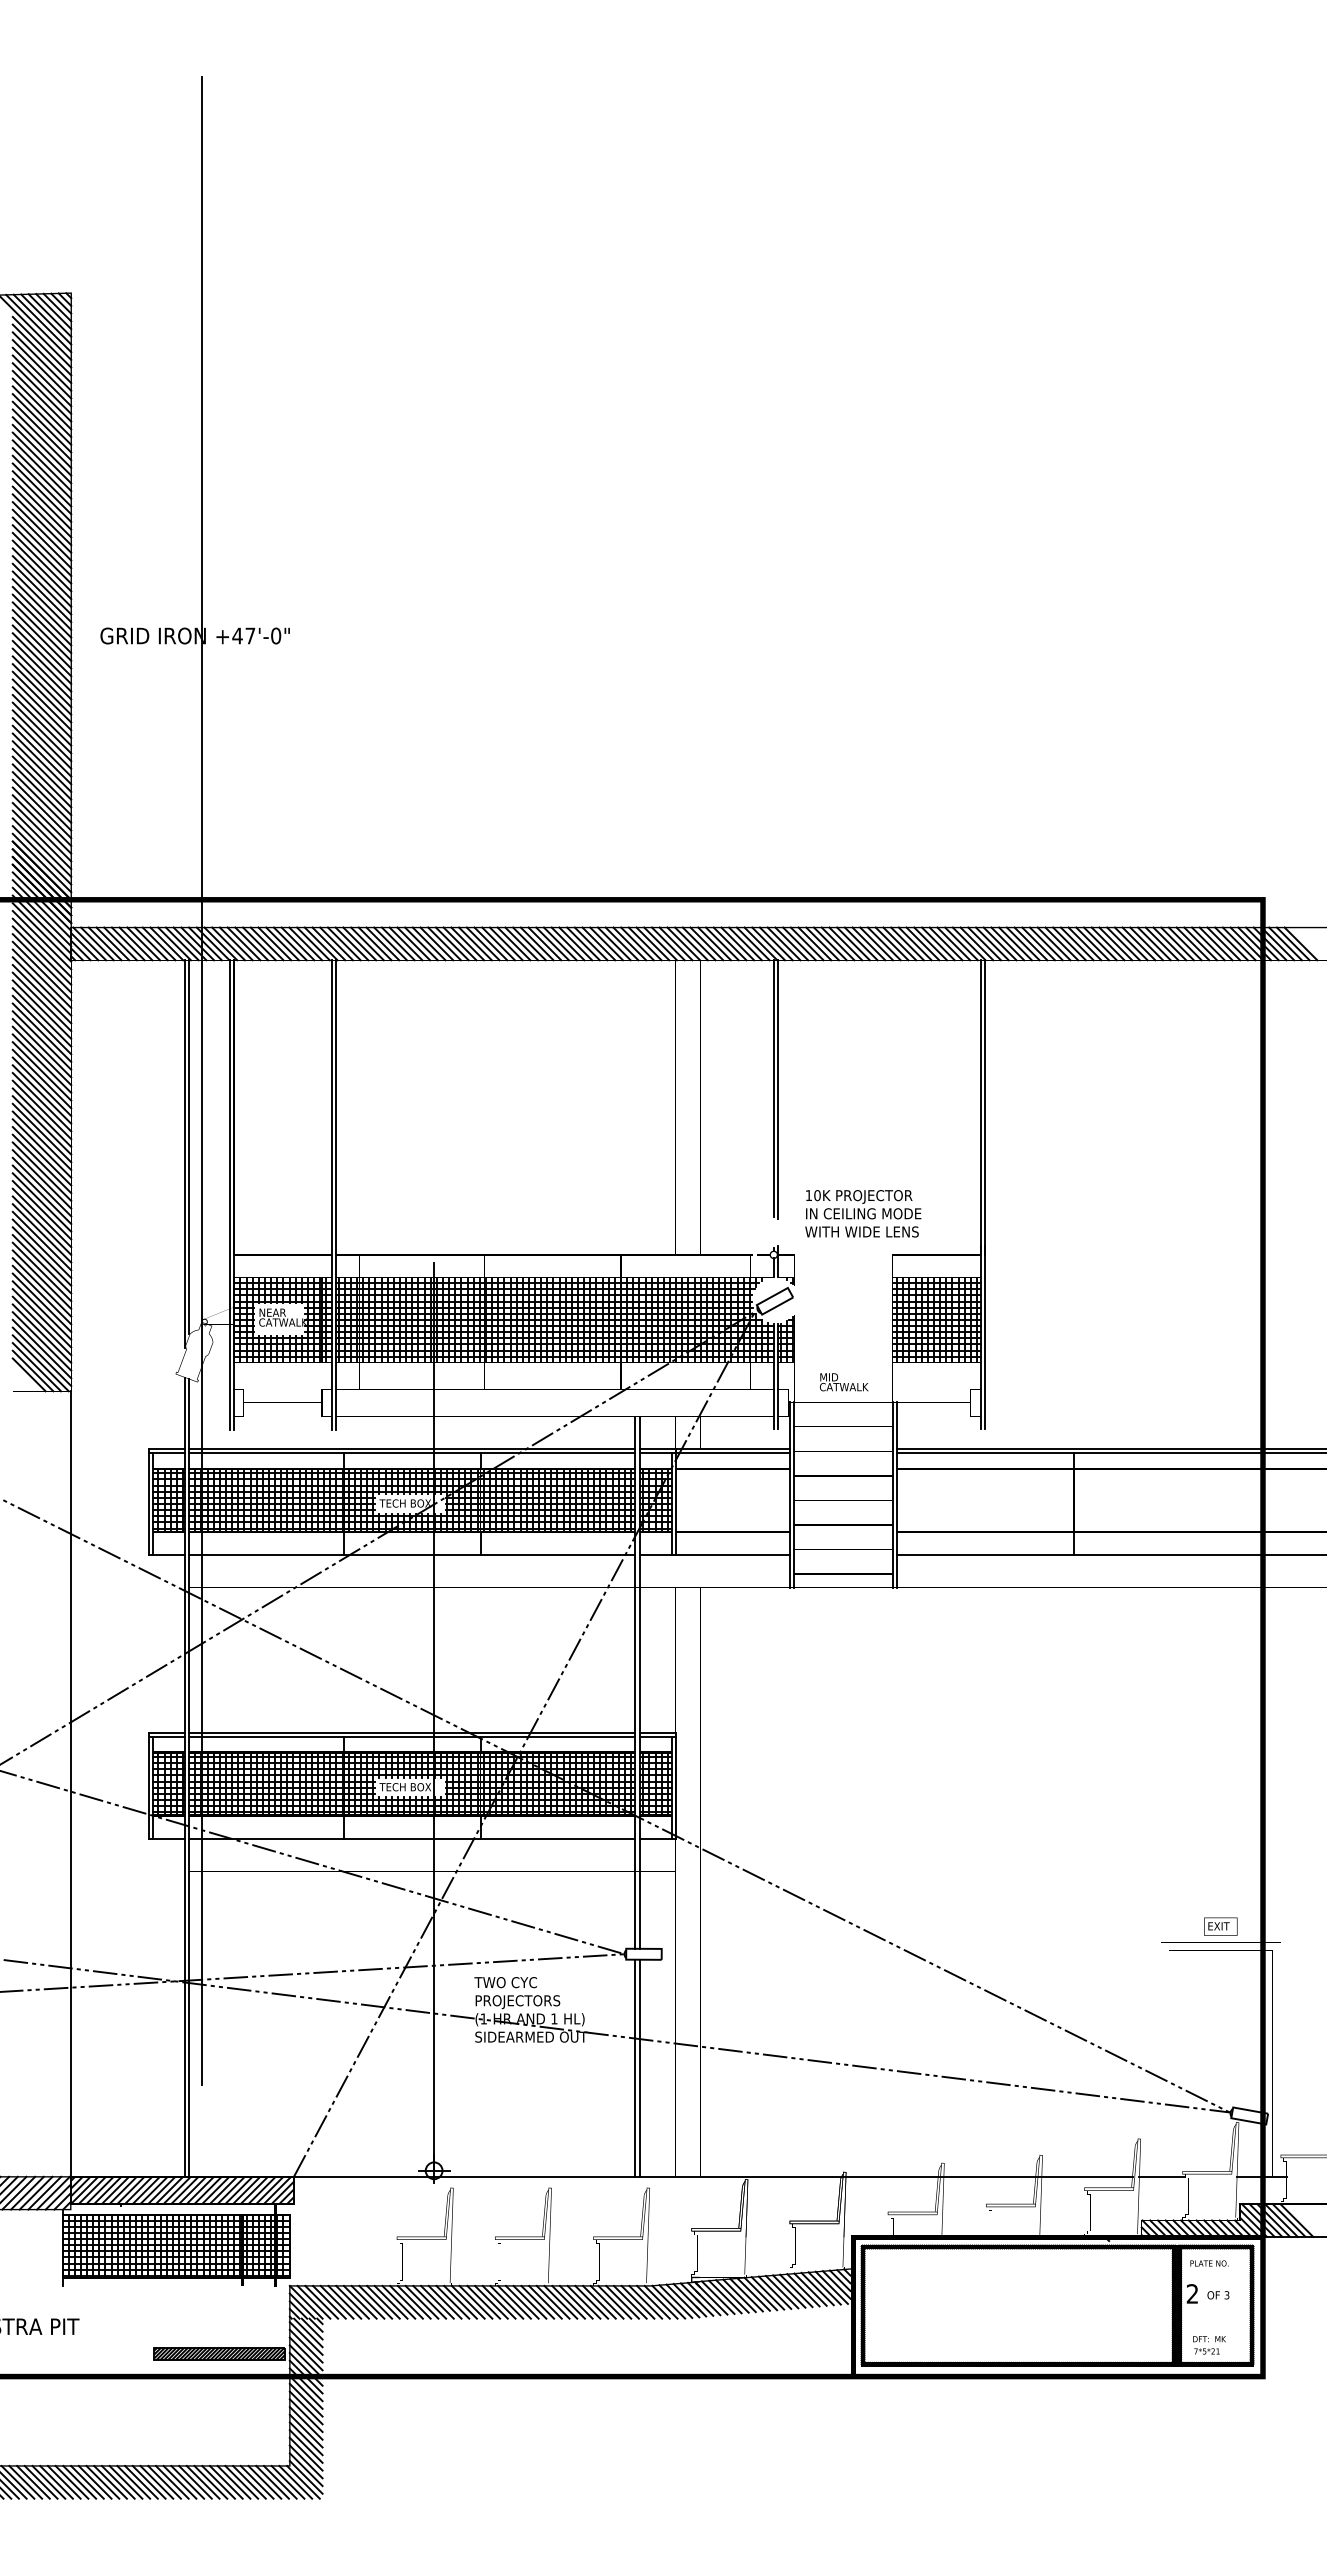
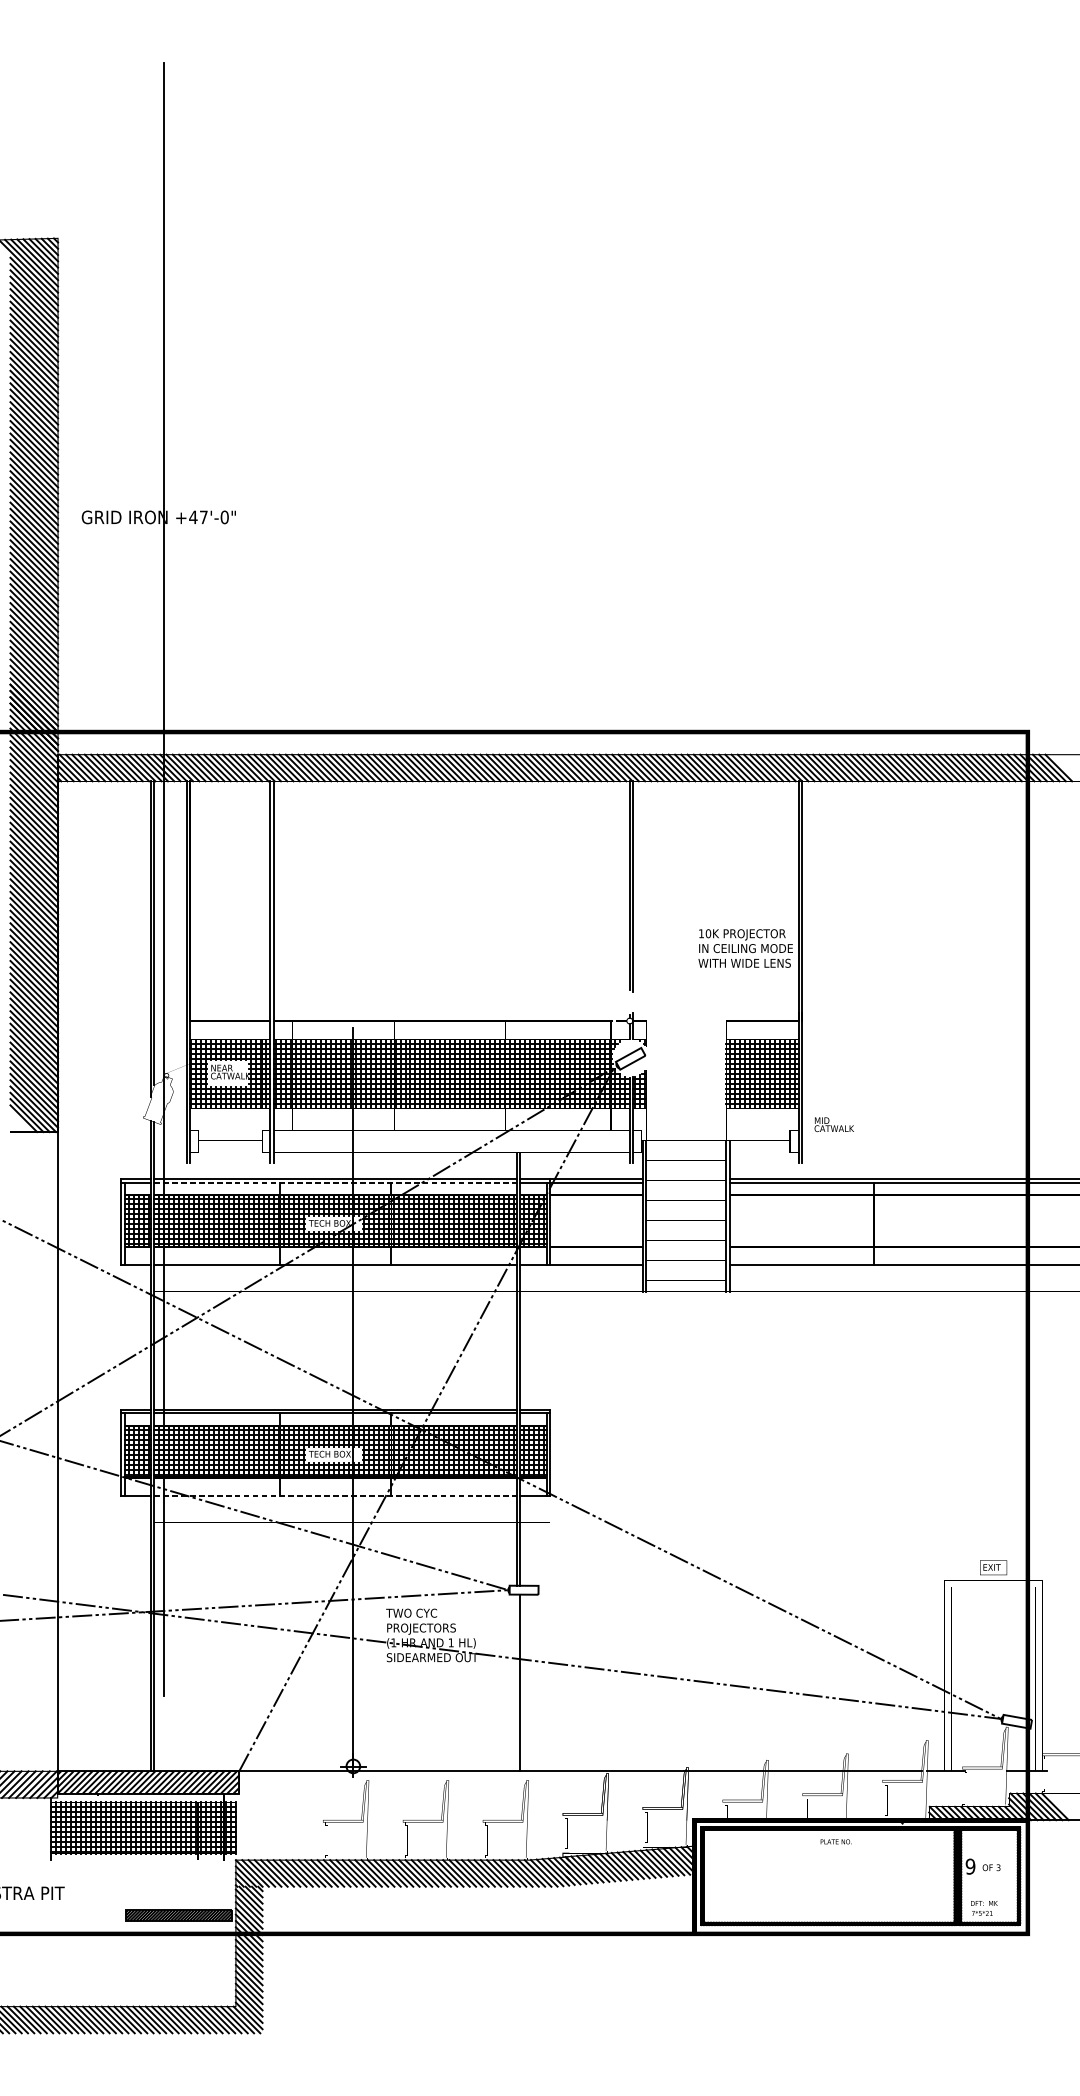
text: (863, 1213) -> (745, 948), moved
text: (844, 1382) -> (834, 1124), moved
line: (412, 1453) -> (335, 1182), solid -> dashed
line: (412, 1838) -> (335, 1495), solid -> dashed
line: (635, 2067) -> (517, 1682), removed
text: (1209, 2263) -> (836, 1841), moved
text: (1192, 2293) -> (970, 1866), 2 -> 9

